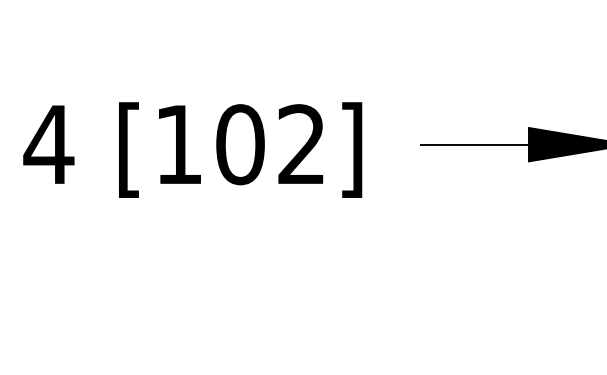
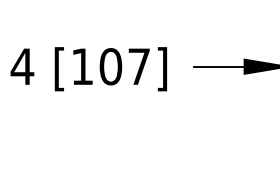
text: (300, 144) -> (138, 66), [102] -> [107]

